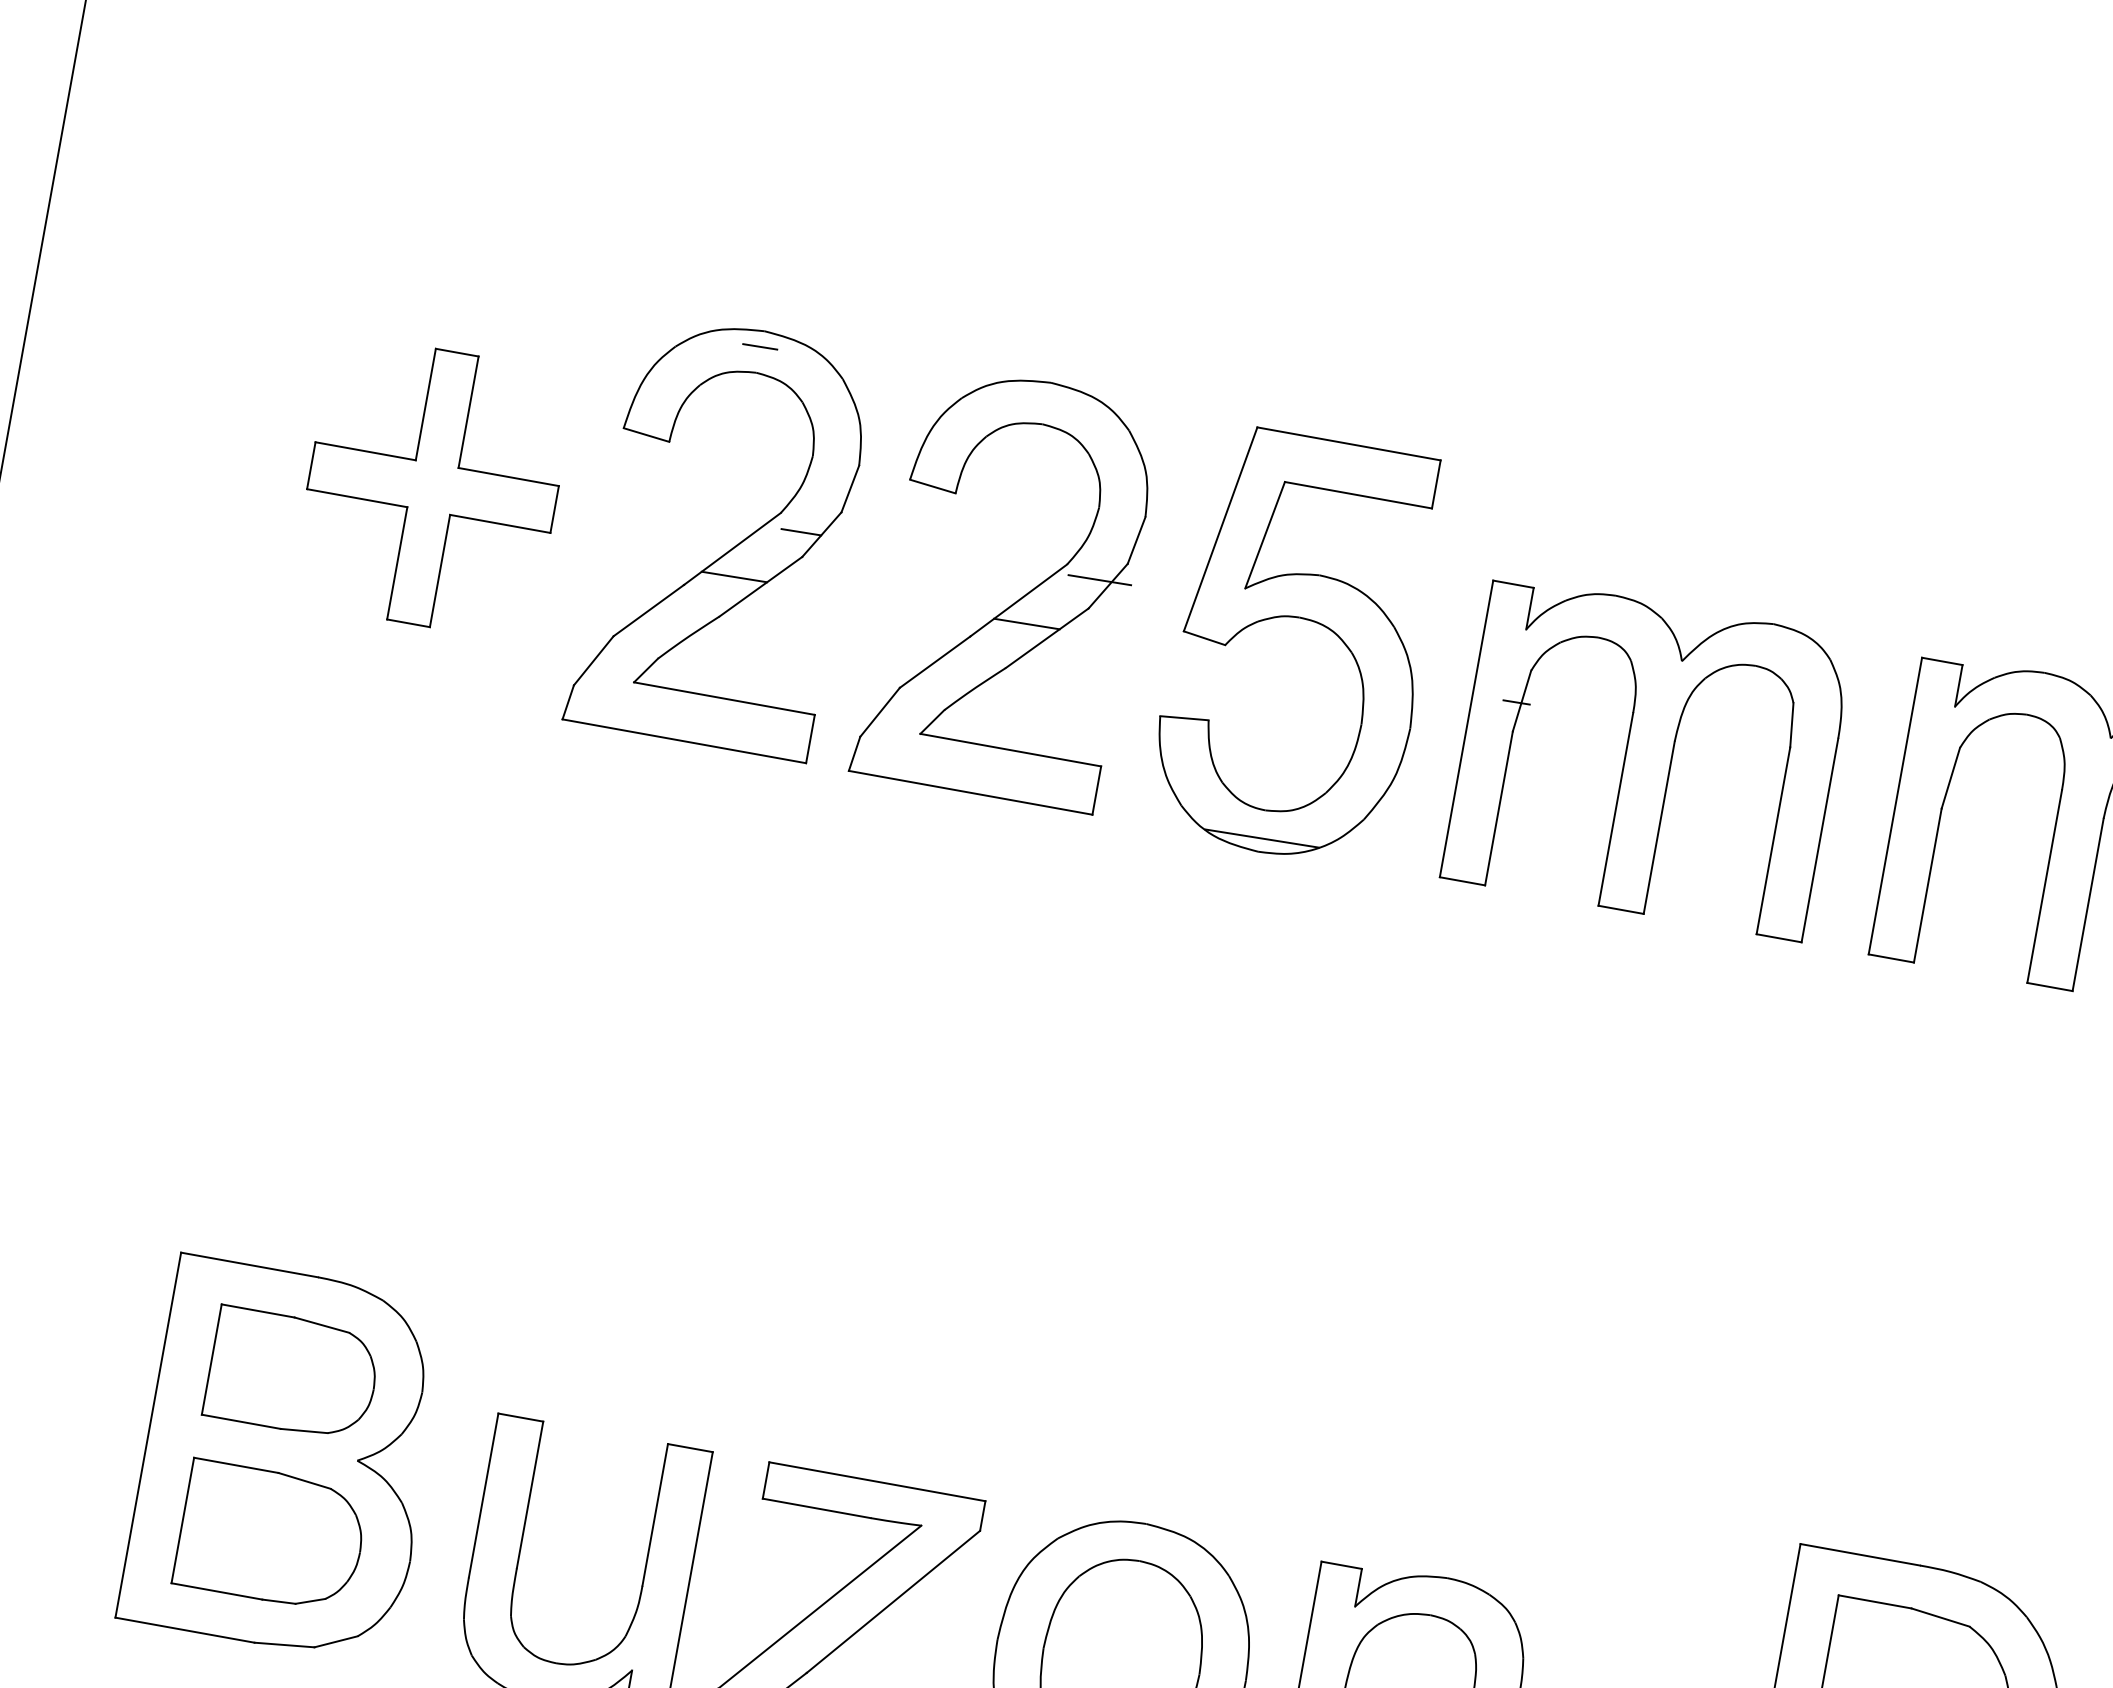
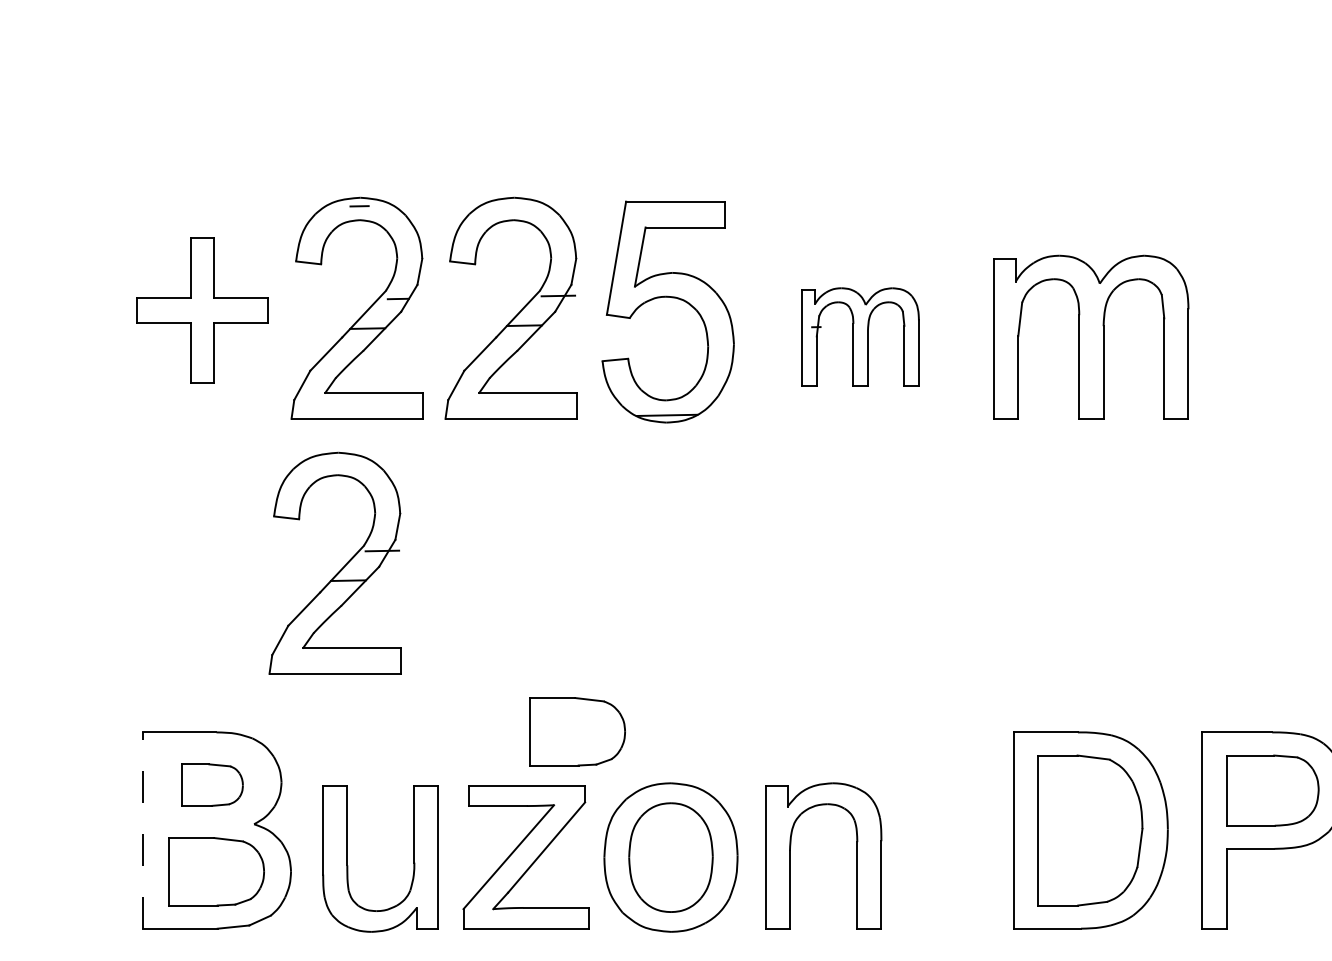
part: (1648, 756) -> (860, 336), size x0.6
part: (605, 1014) -> (341, 568), added
part: (293, 1372) -> (212, 784), size x0.7
part: (989, 1396) -> (577, 731), added
line: (147, 1434) -> (142, 830), solid -> dashed

